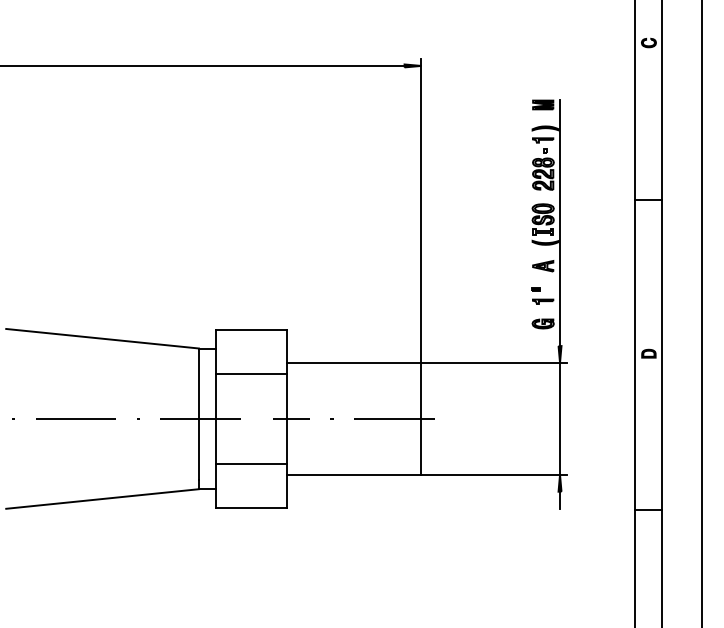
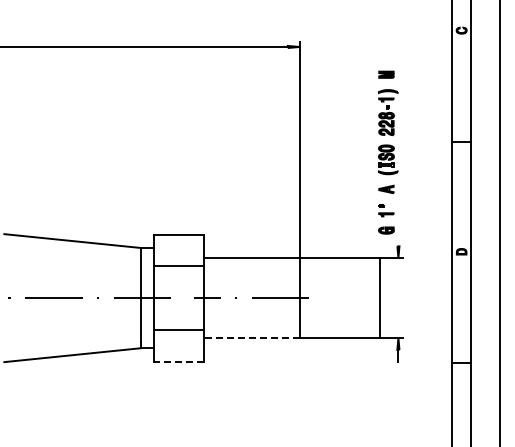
line: (560, 222) -> (398, 158), removed
line: (560, 419) -> (380, 298), moved
line: (353, 475) -> (251, 338), solid -> dashed
line: (250, 507) -> (178, 361), solid -> dashed

